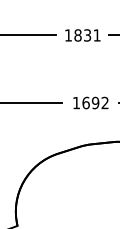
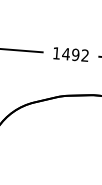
text: (85, 102) -> (65, 53), 1692 -> 1492

